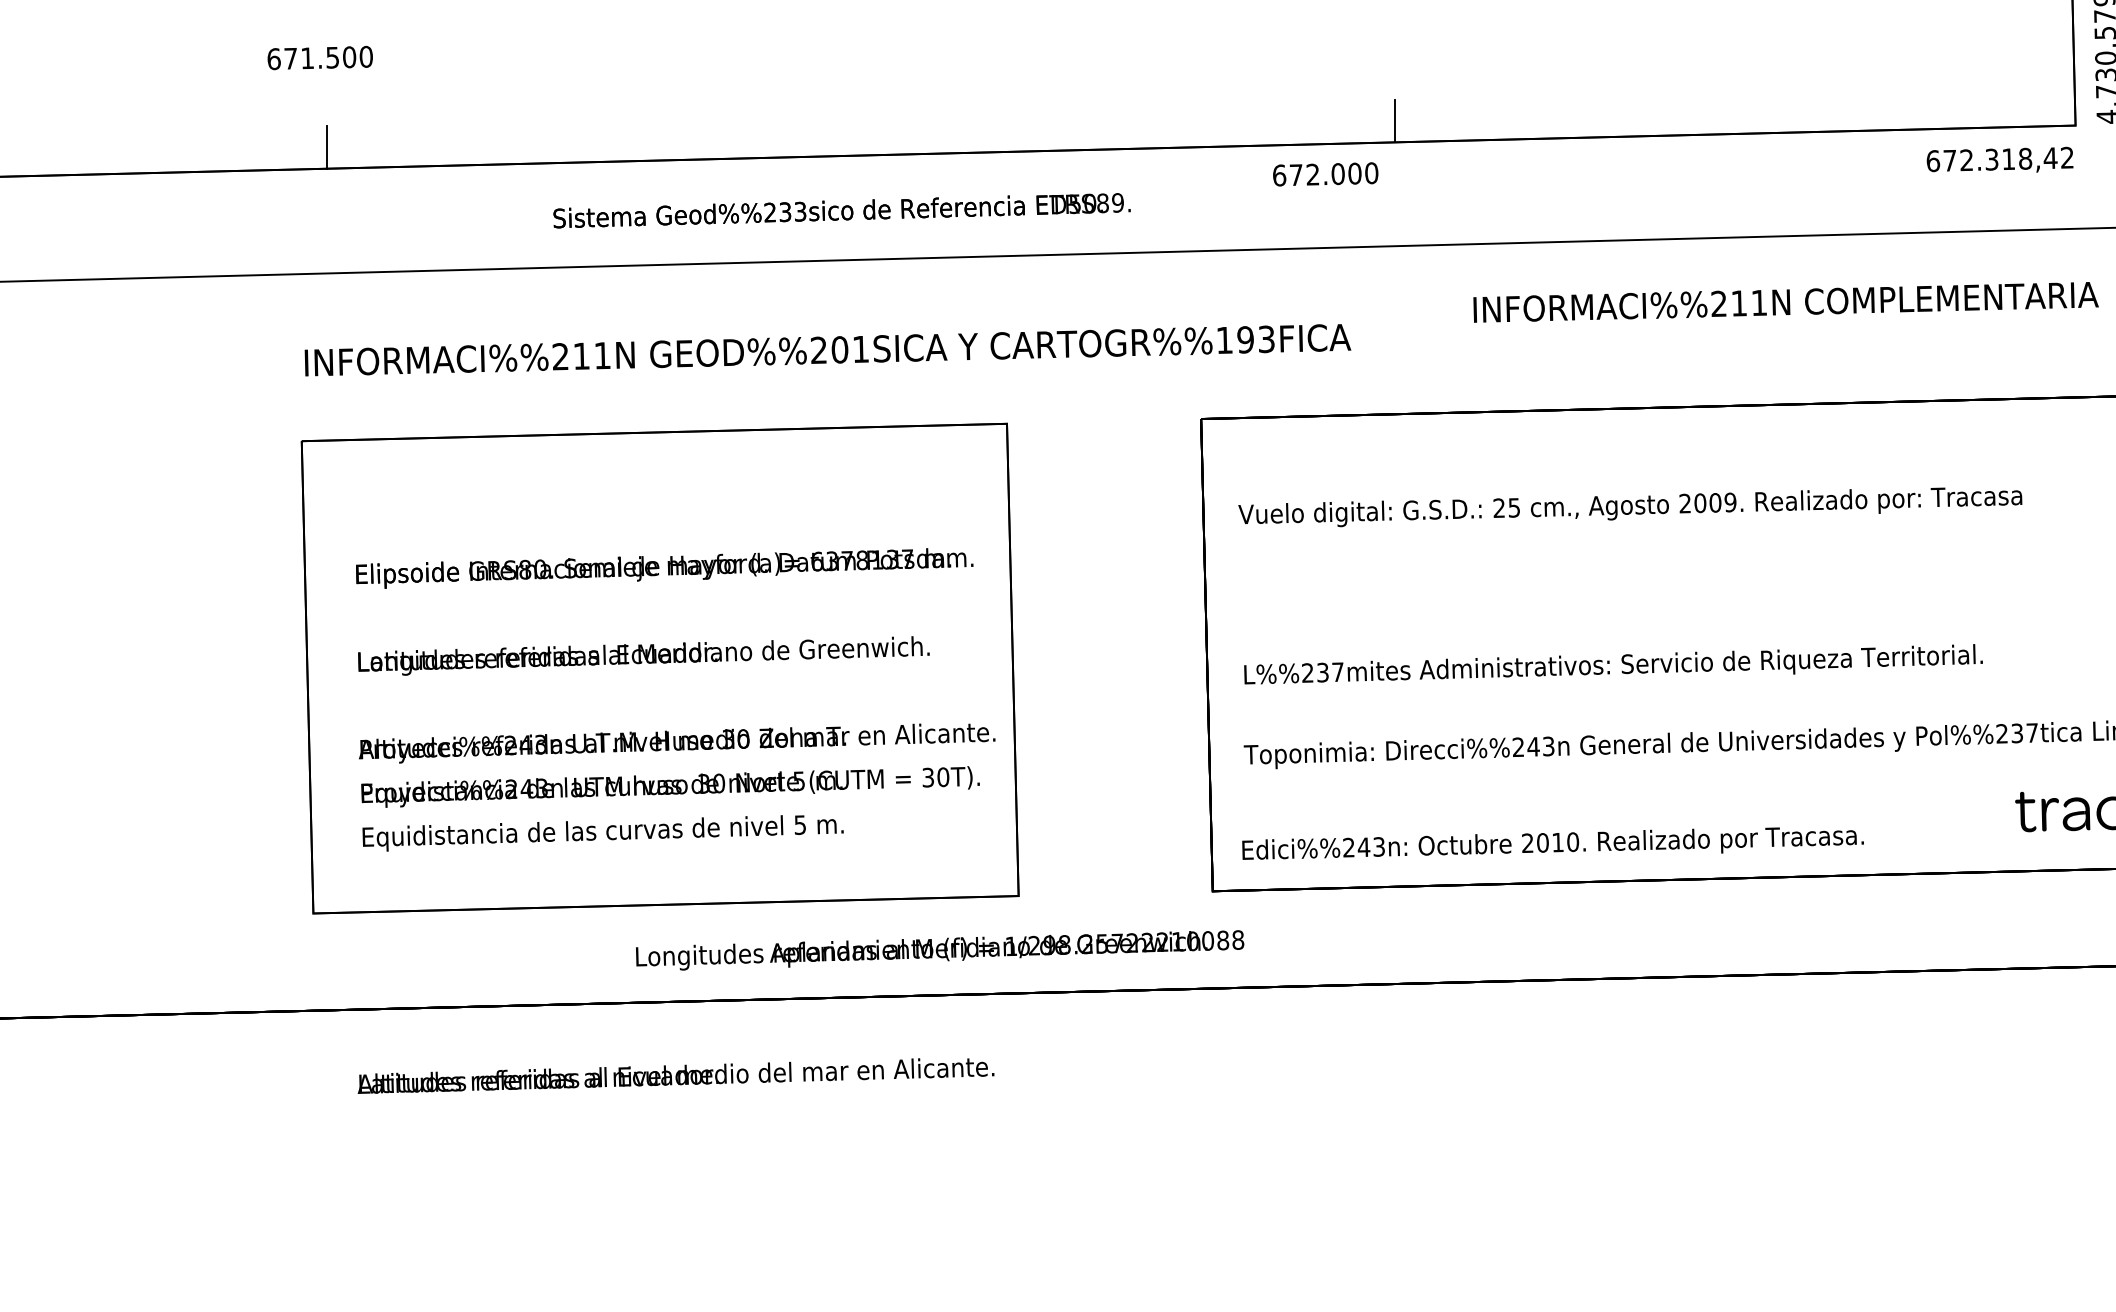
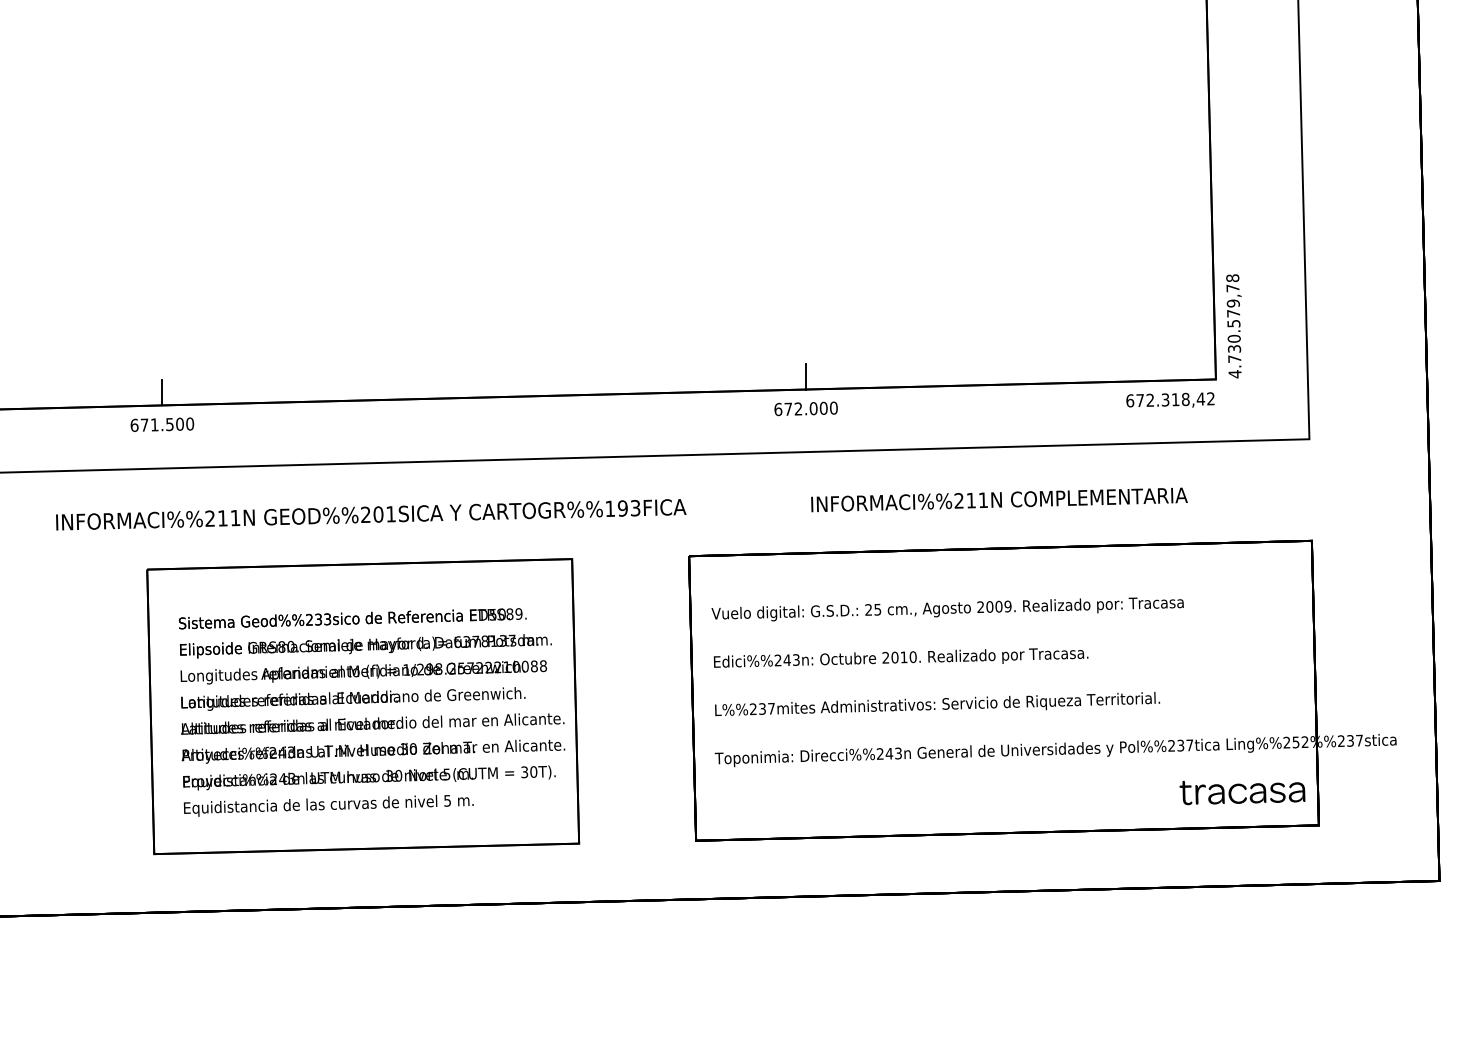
text: (320, 57) -> (162, 424), moved
text: (1324, 173) -> (805, 408), moved
text: (841, 210) -> (352, 618), moved
text: (1786, 301) -> (999, 499), moved
text: (828, 349) -> (371, 514), moved
text: (1552, 842) -> (900, 657), moved
text: (939, 950) -> (363, 672), moved
text: (675, 1075) -> (372, 723), moved

